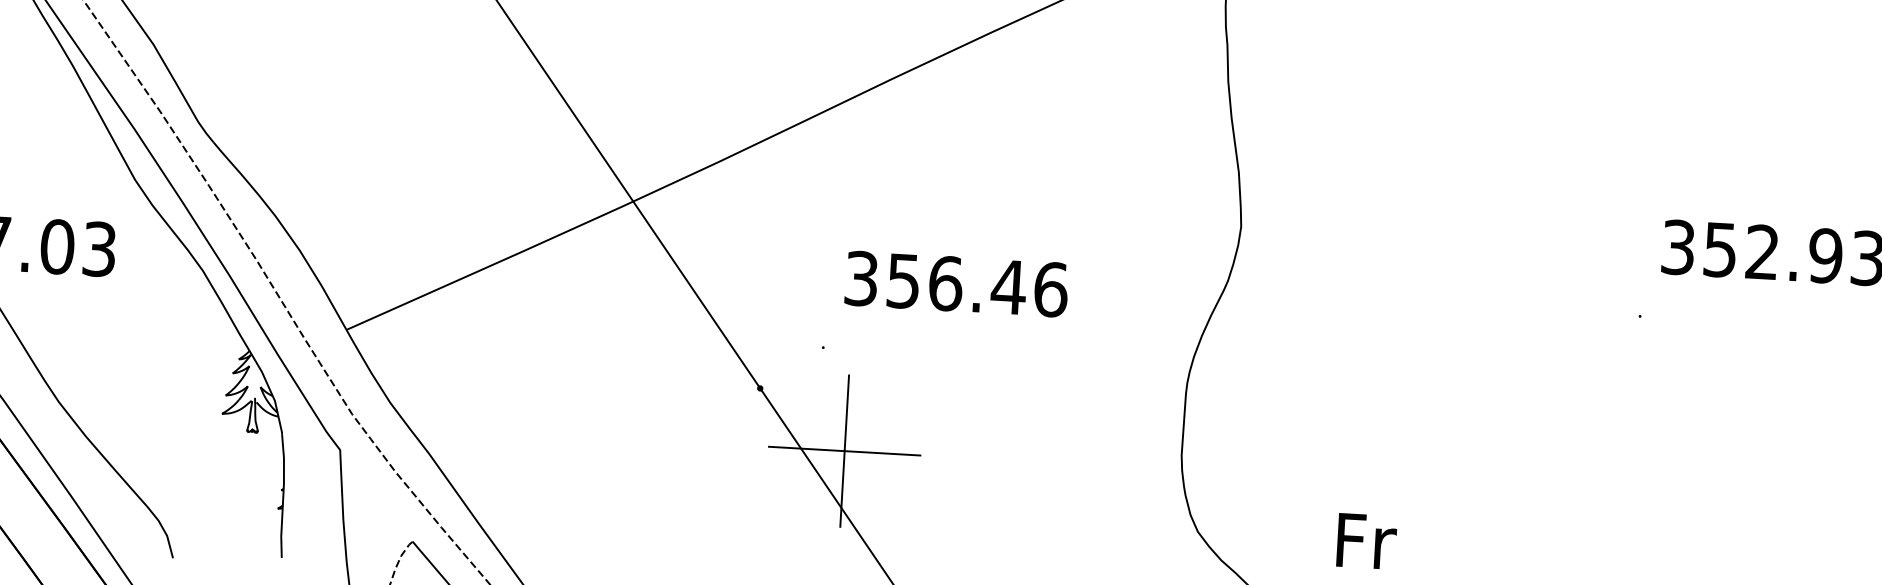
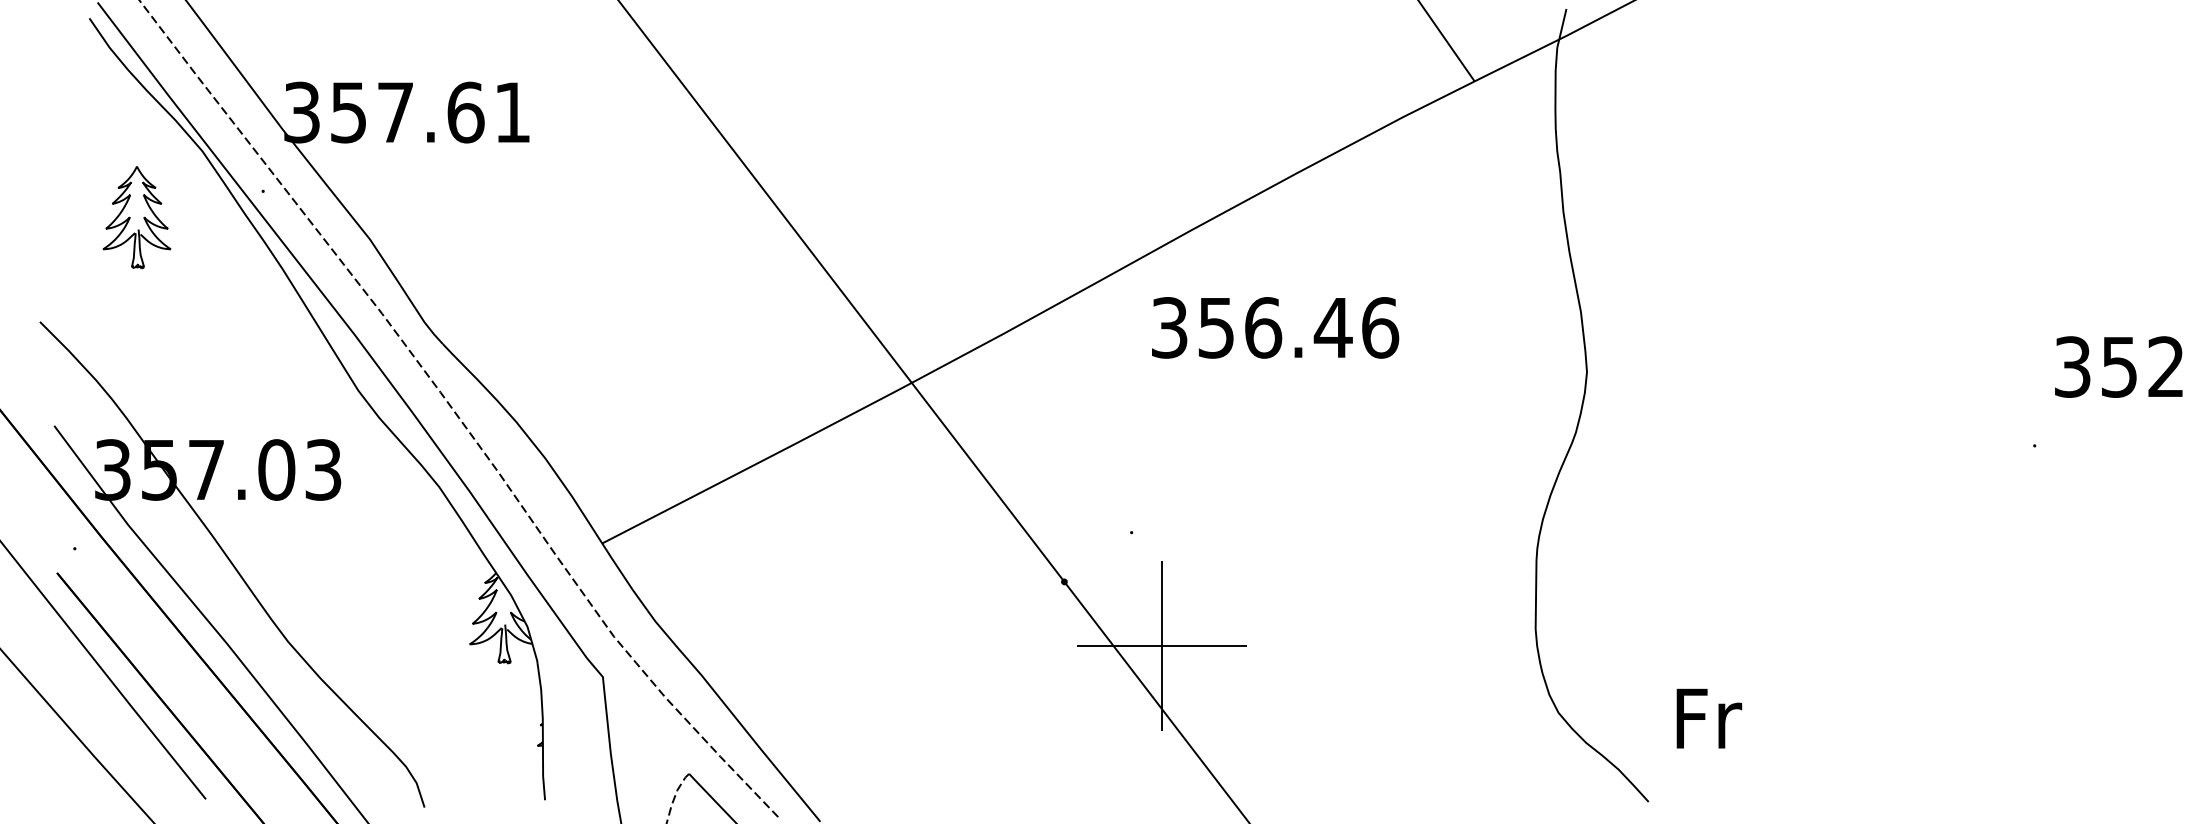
text: (956, 283) -> (1275, 327), moved
text: (1367, 541) -> (1709, 718), moved

